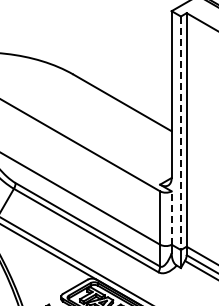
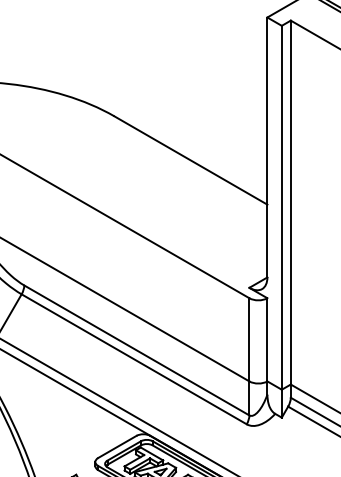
line: (180, 133) -> (281, 208), dashed -> solid
line: (171, 218) -> (267, 340), dashed -> solid

